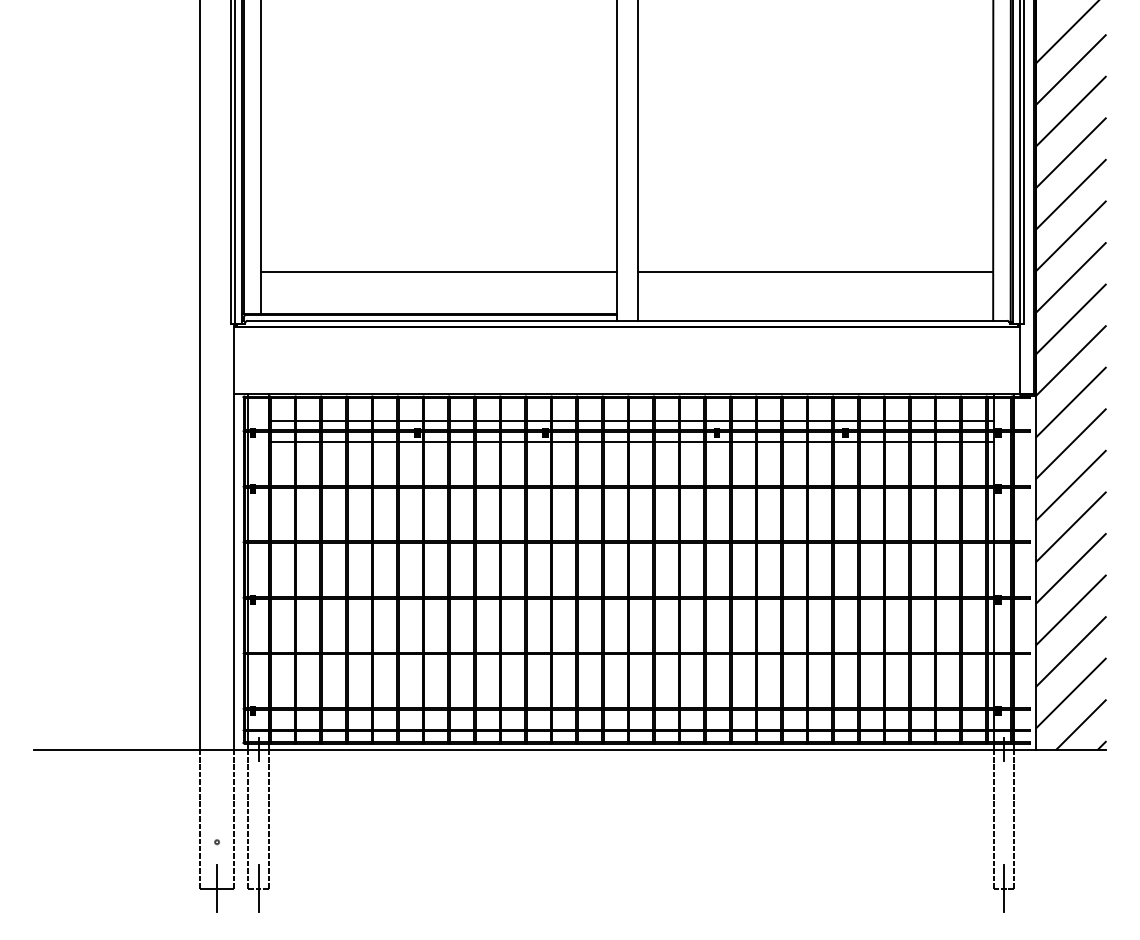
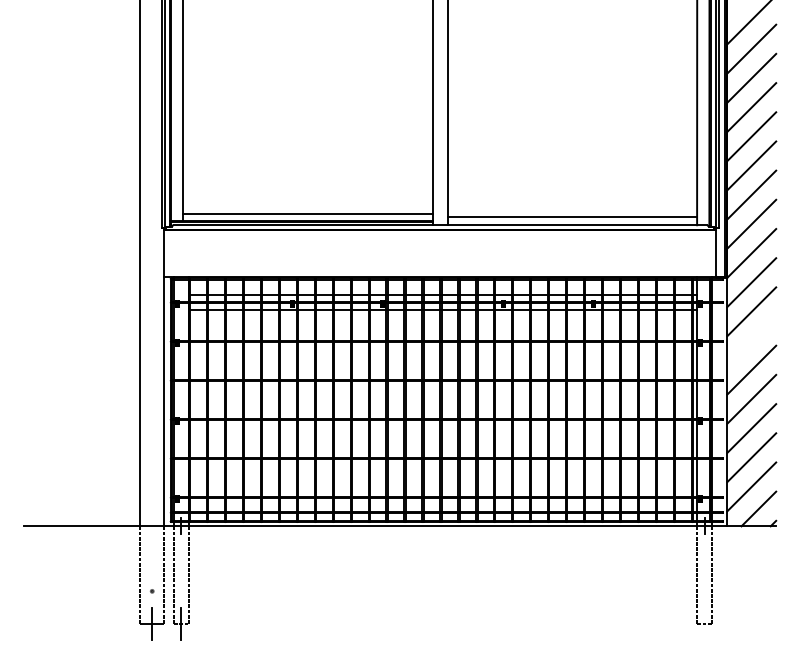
line: (438, 271) -> (307, 213), moved
line: (815, 271) -> (572, 216), moved
line: (1070, 485) -> (751, 340), removed
line: (1003, 888) -> (704, 623), removed

